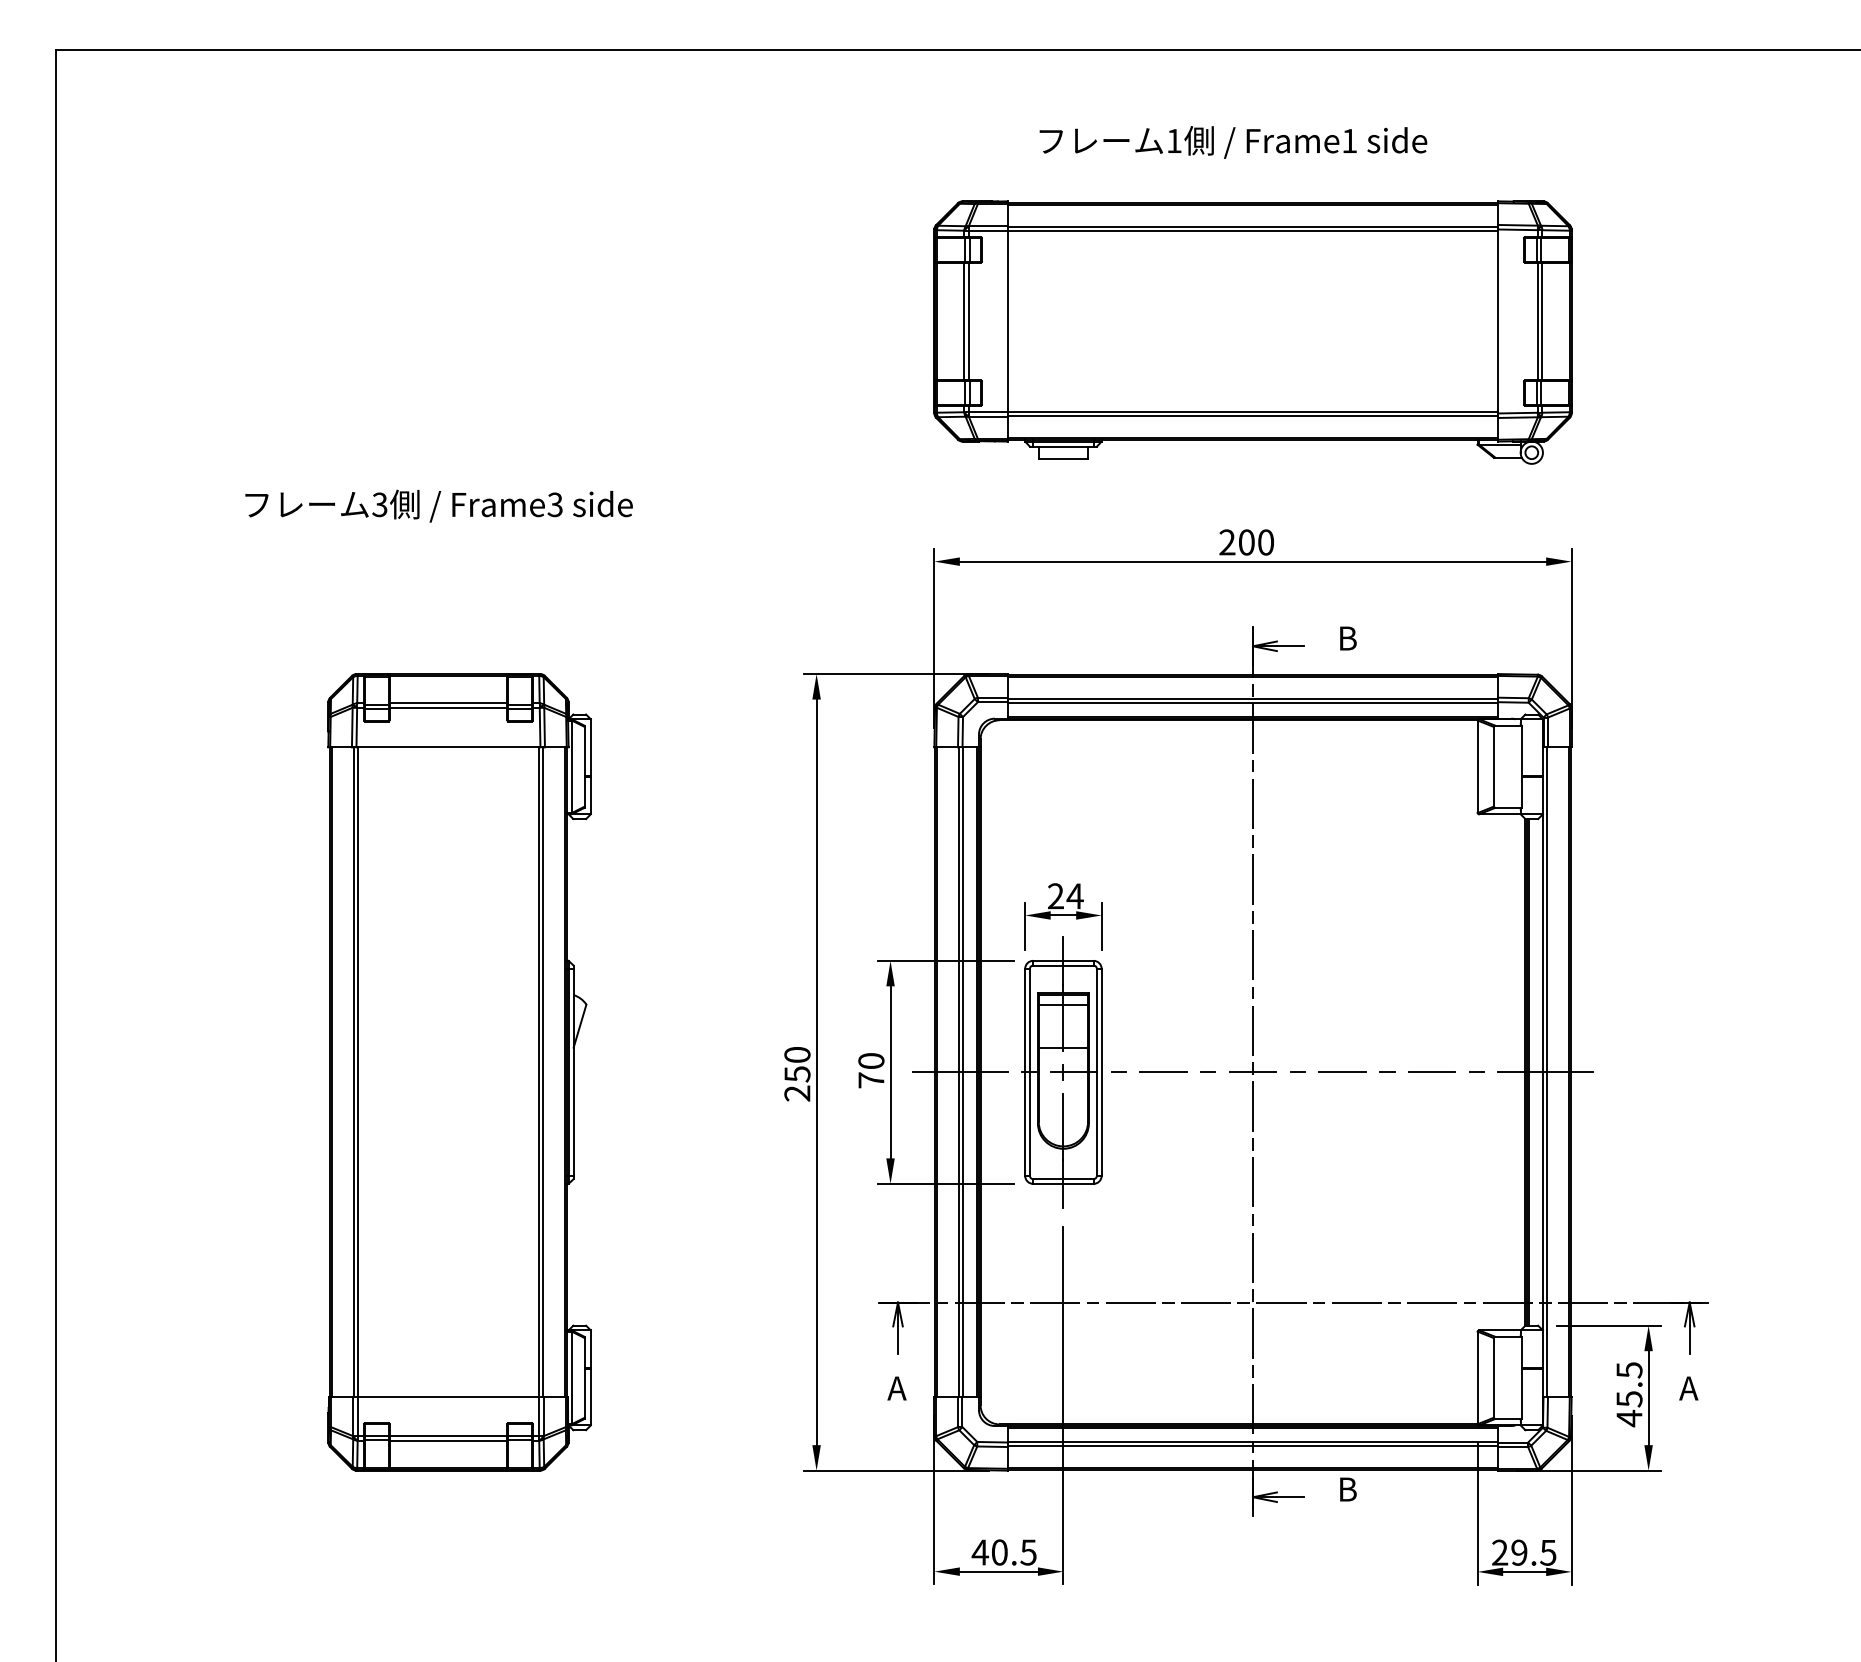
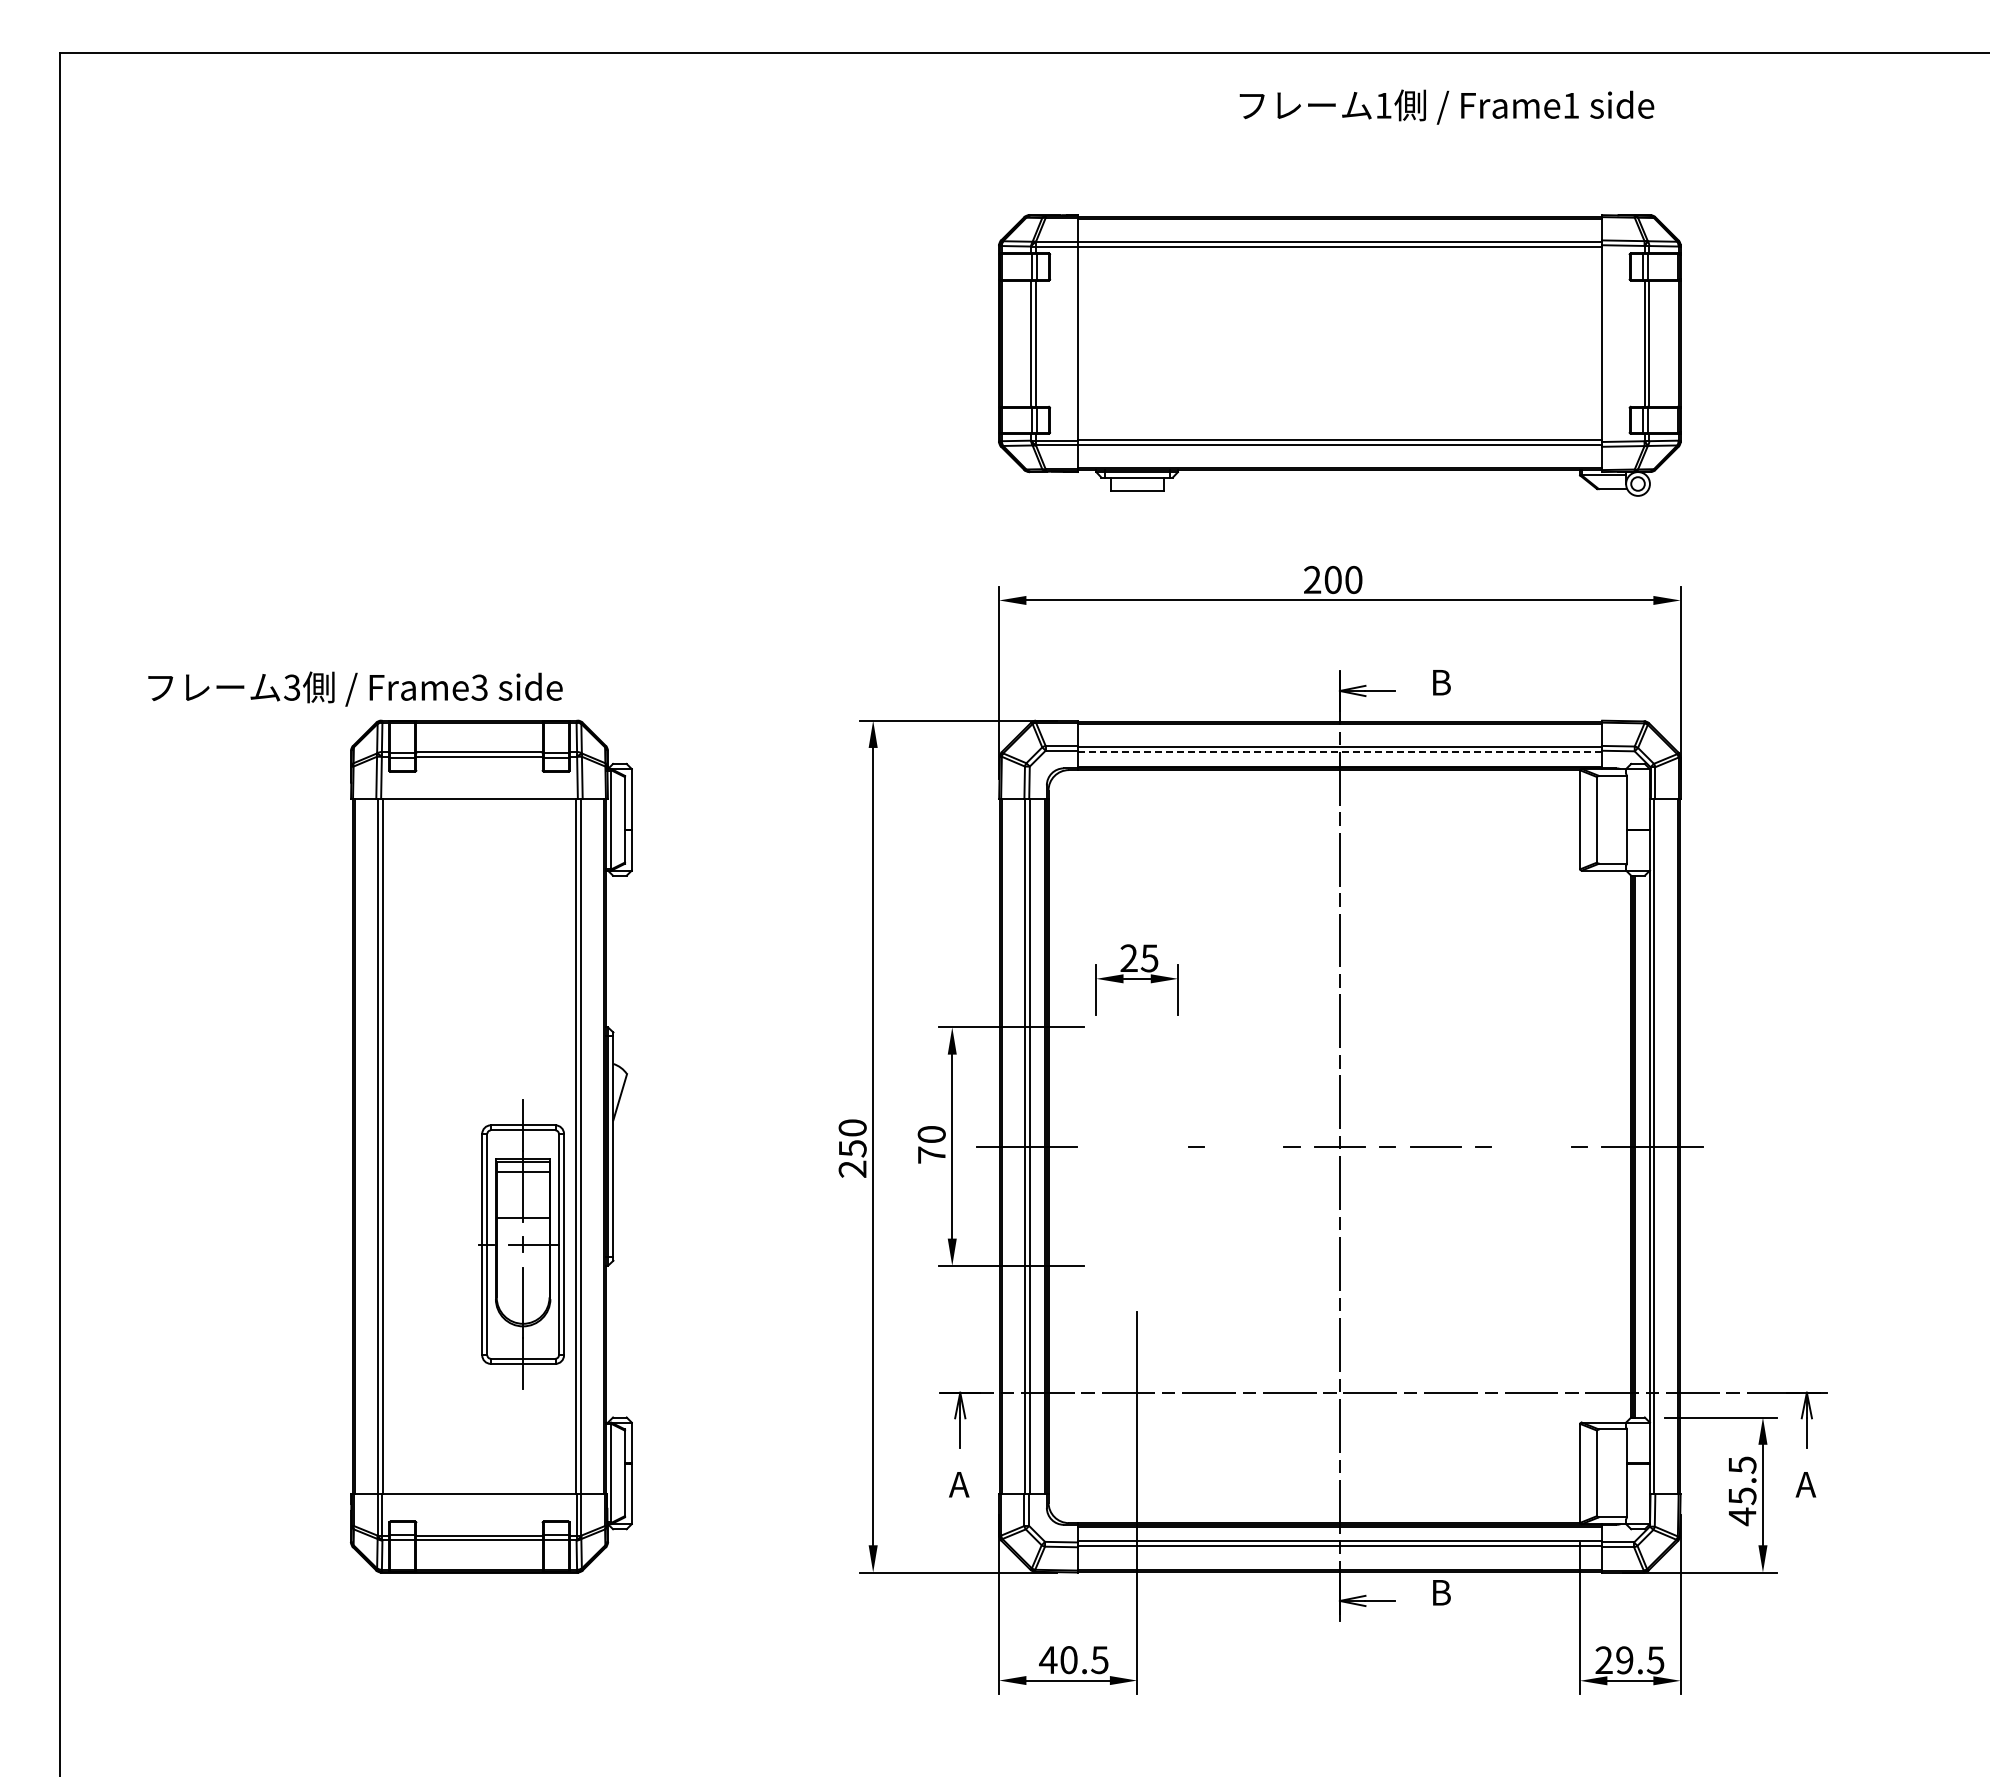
text: (1233, 141) -> (1446, 106), moved
text: (439, 505) -> (355, 688), moved
line: (1252, 702) -> (1339, 751), solid -> dashed
text: (1074, 896) -> (1149, 958), 24 -> 25
part: (1061, 1072) -> (521, 1244), moved
line: (1162, 1072) -> (1243, 1146), removed
line: (1432, 1072) -> (1531, 1146), removed

